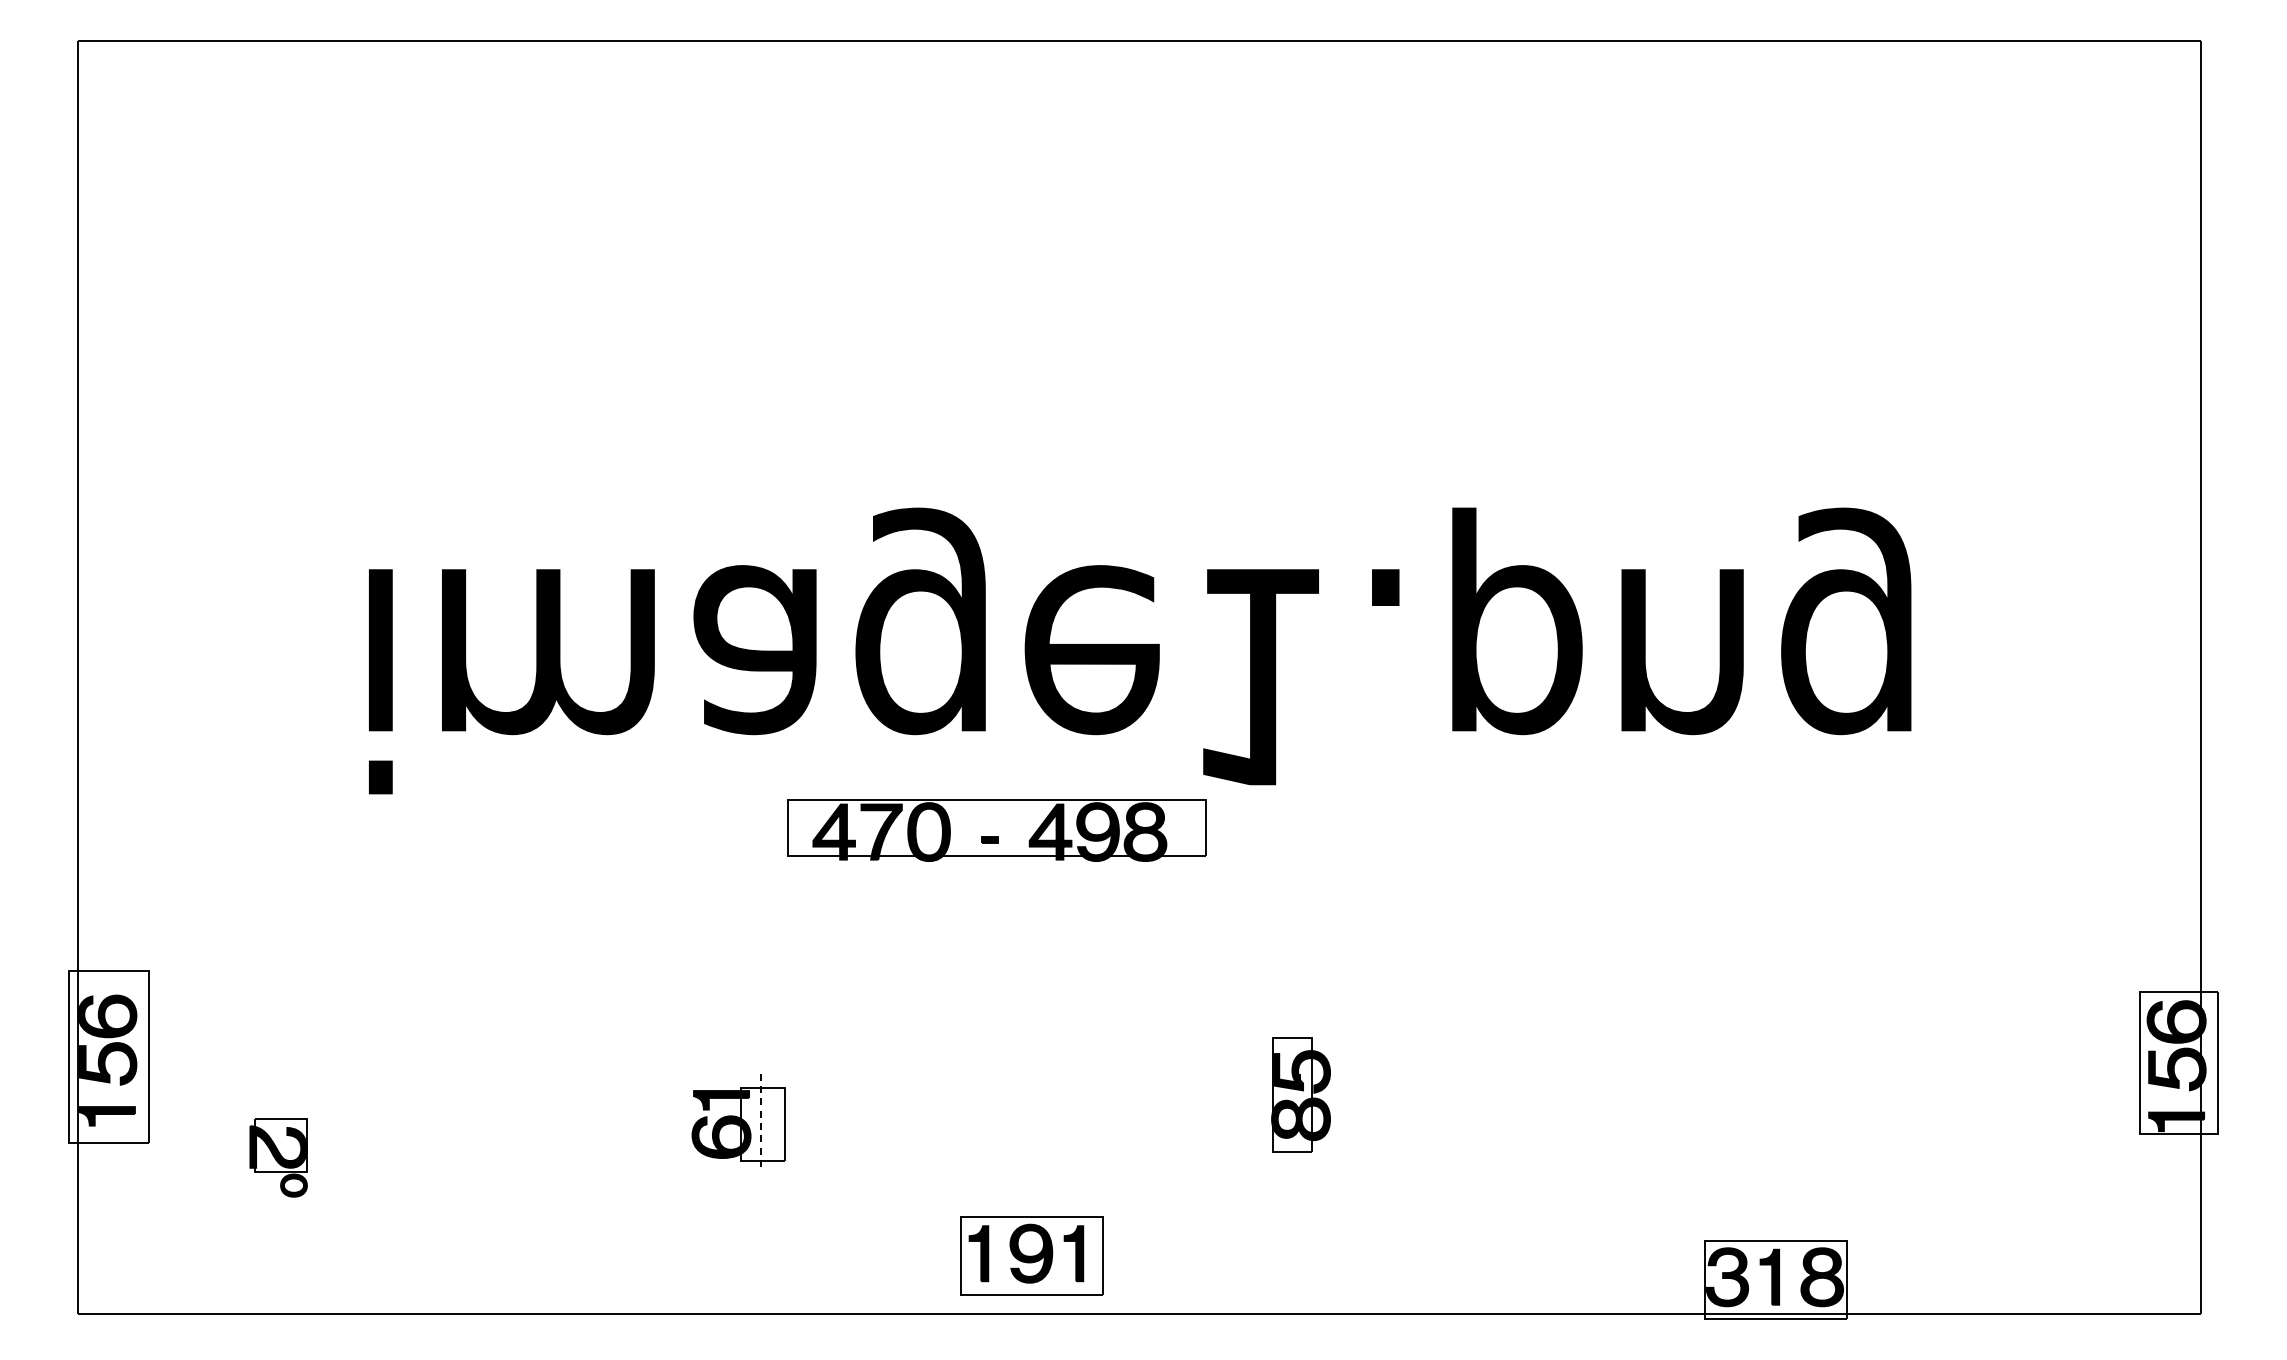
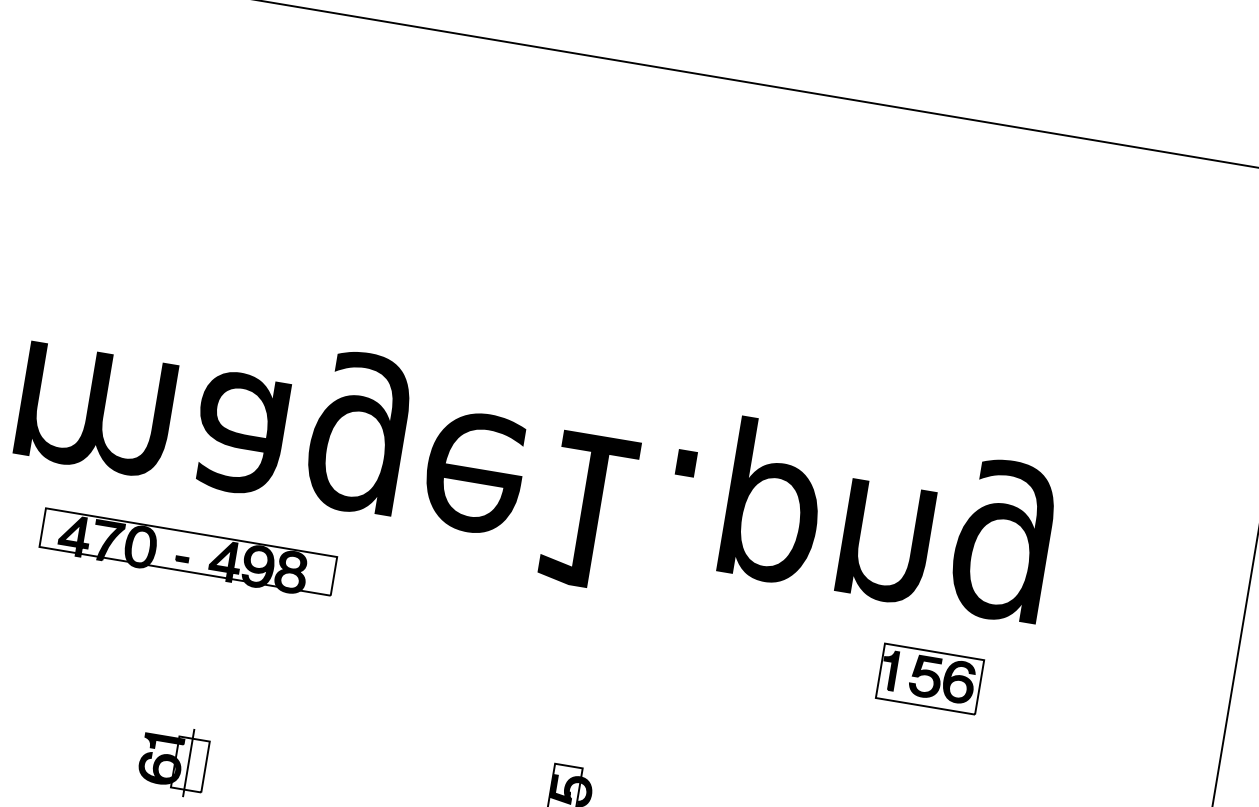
part: (996, 830) -> (187, 553), moved
part: (1776, 831) -> (930, 678), added
line: (760, 1122) -> (188, 762), dashed -> solid

